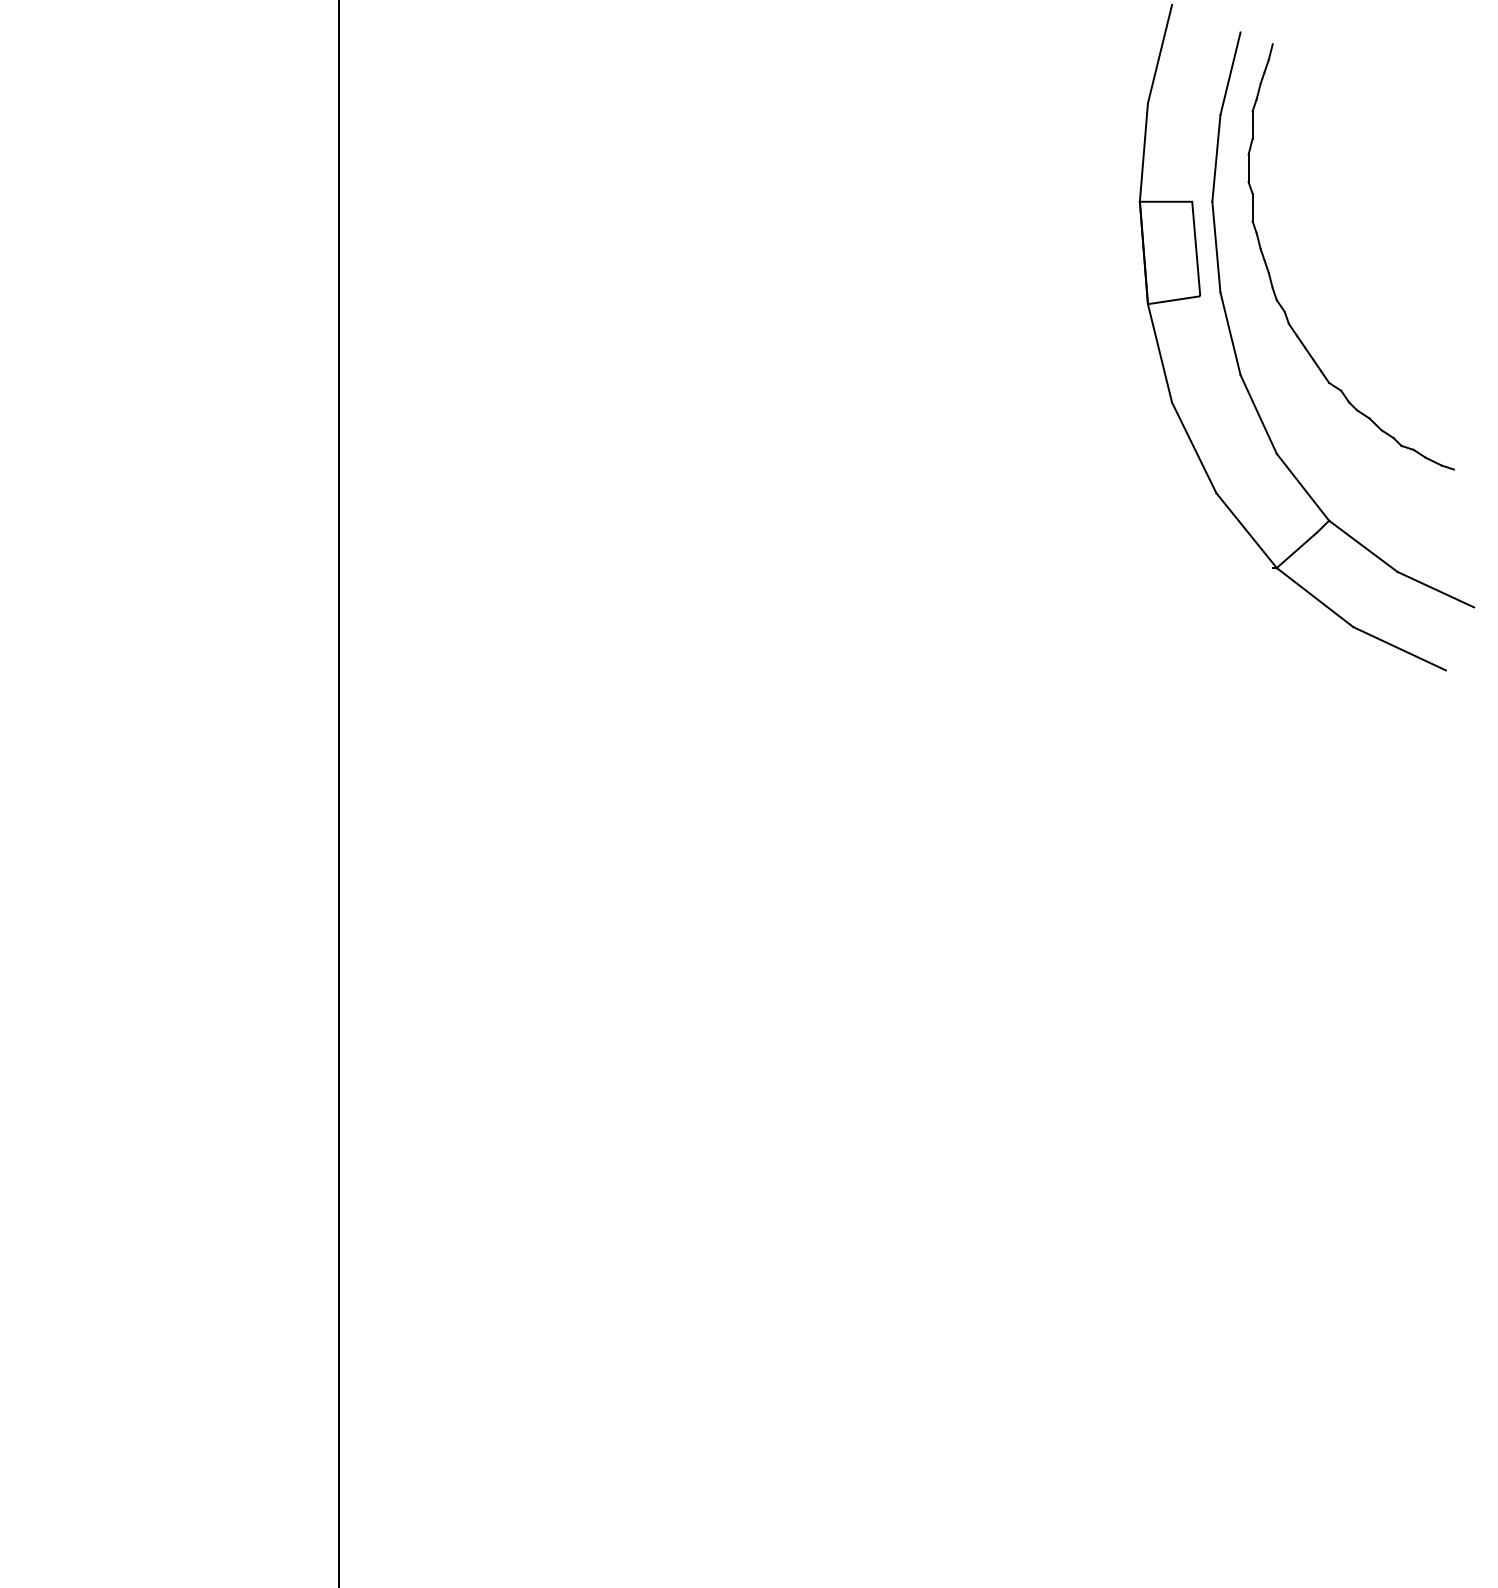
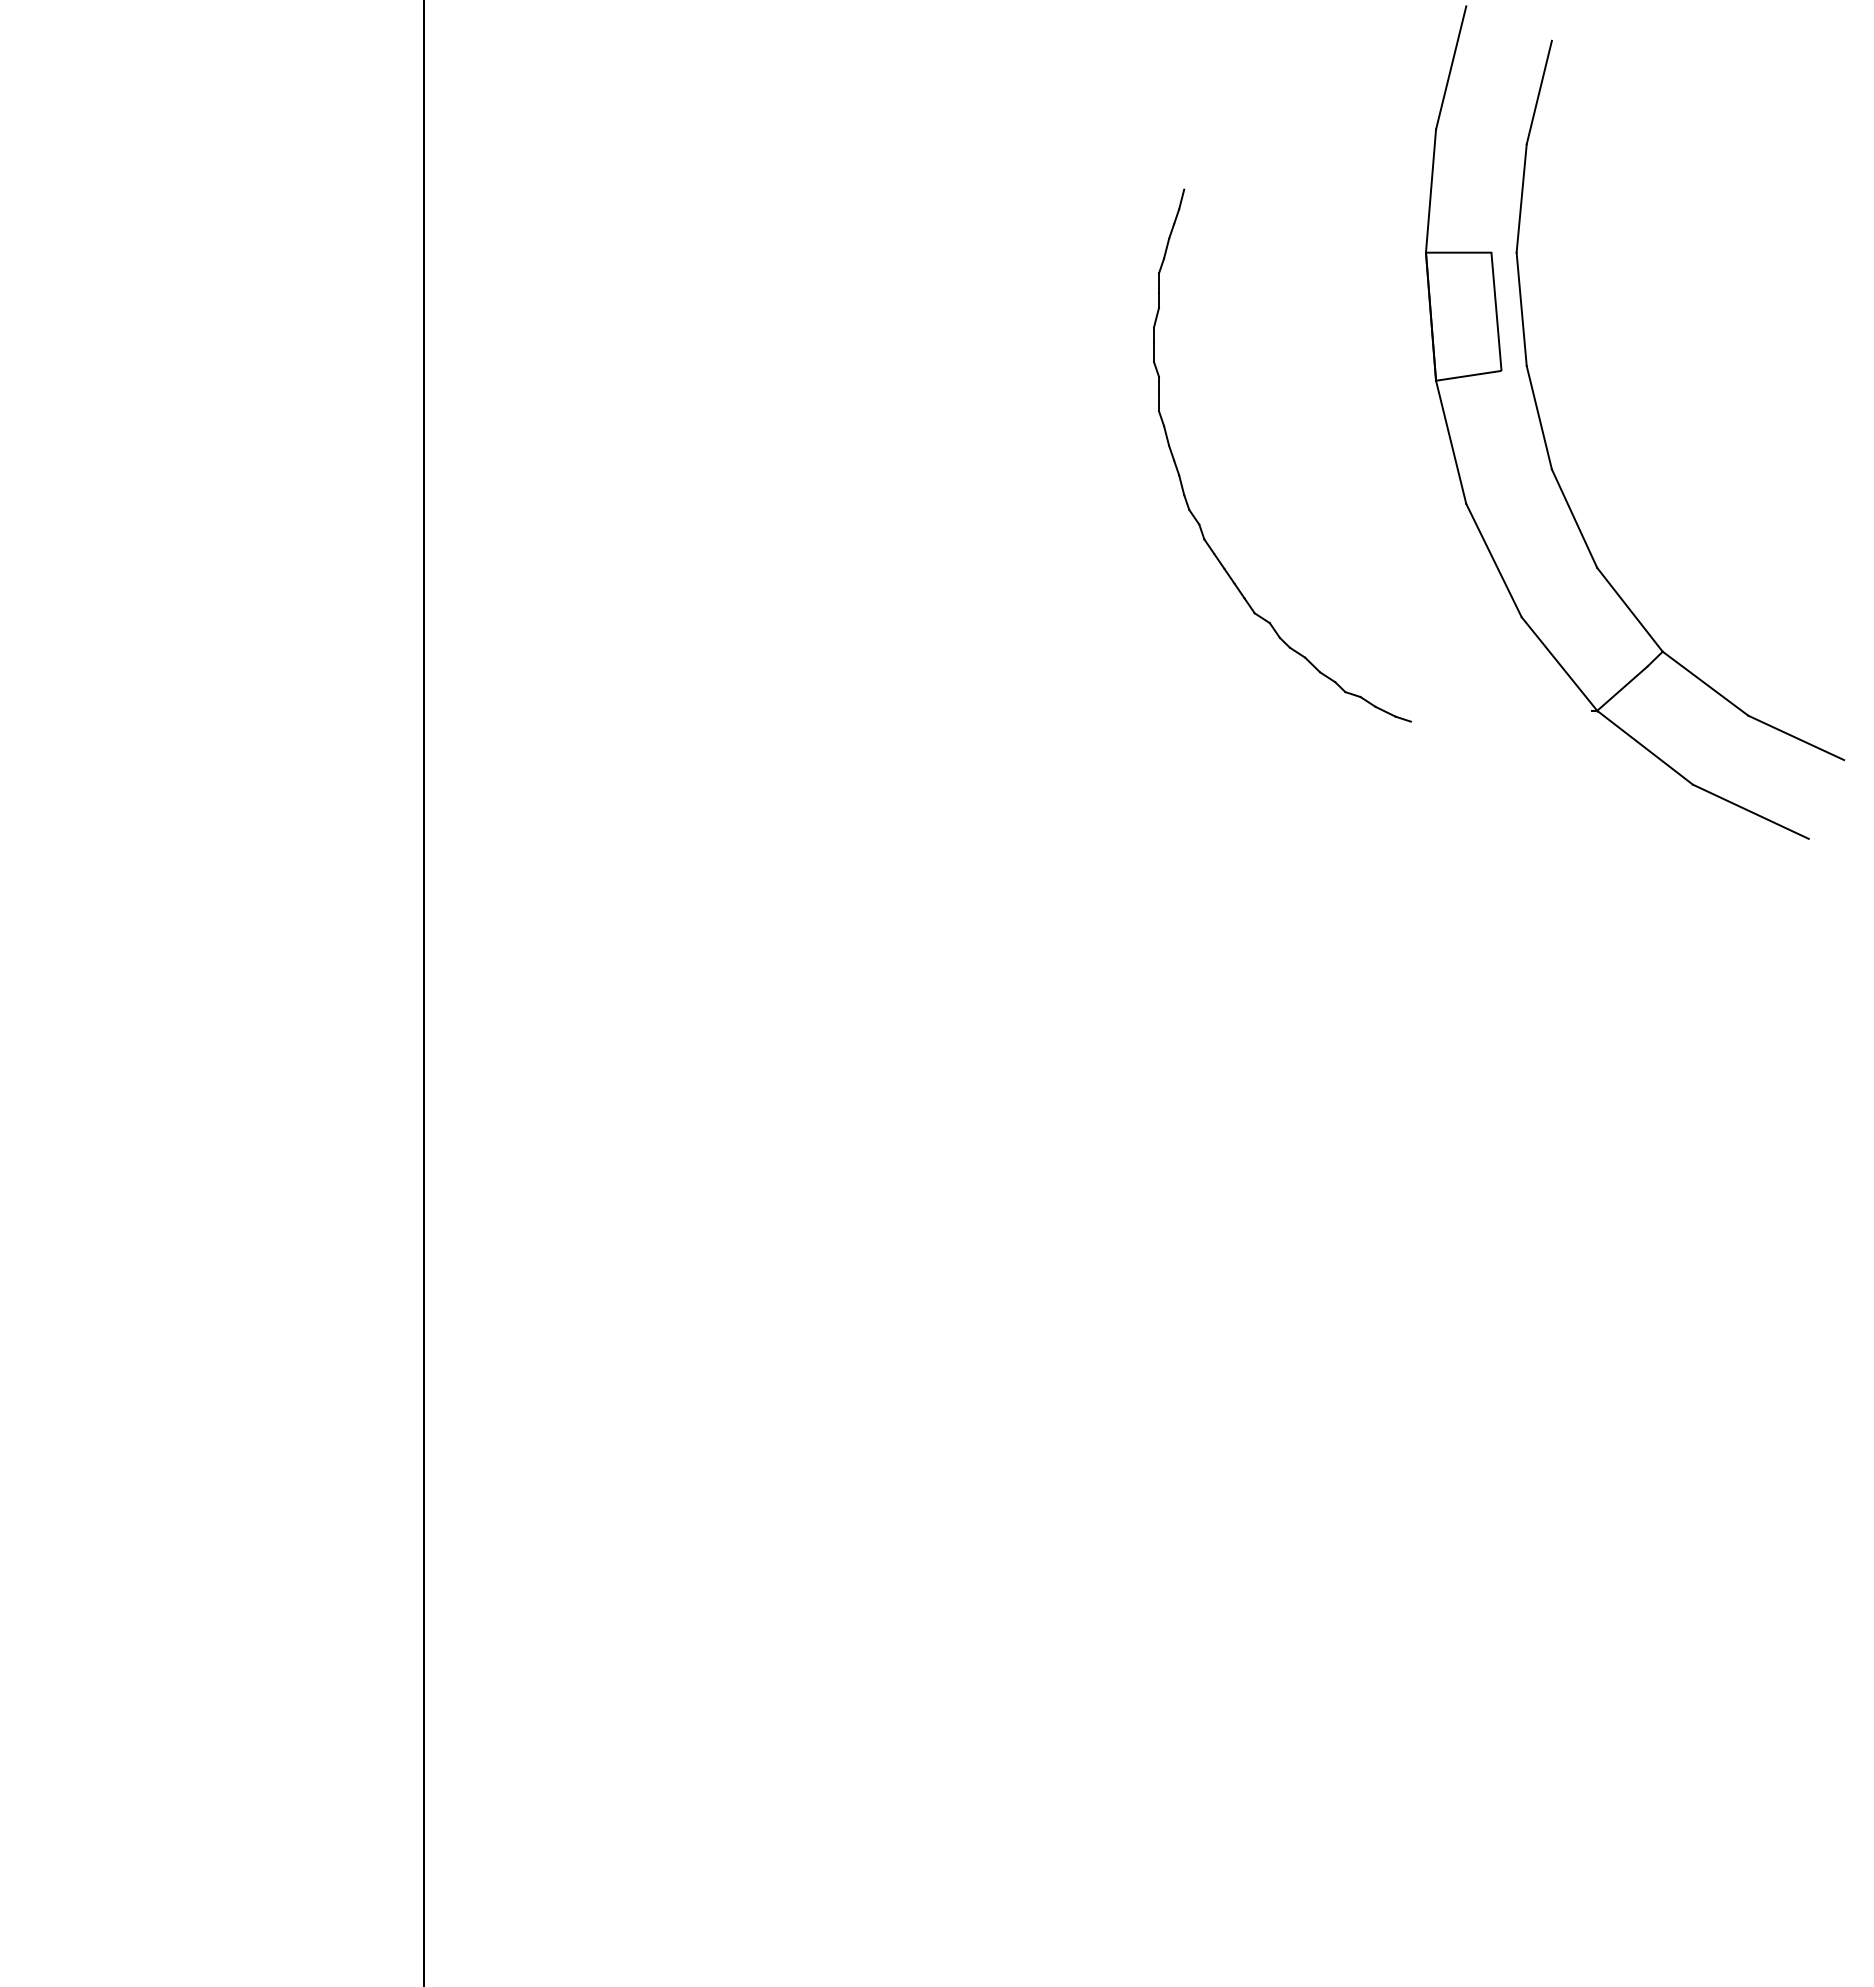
part: (1270, 275) -> (1181, 479), moved

